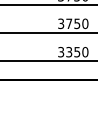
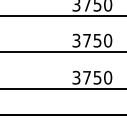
text: (69, 52) -> (87, 78), 3350 -> 3750

